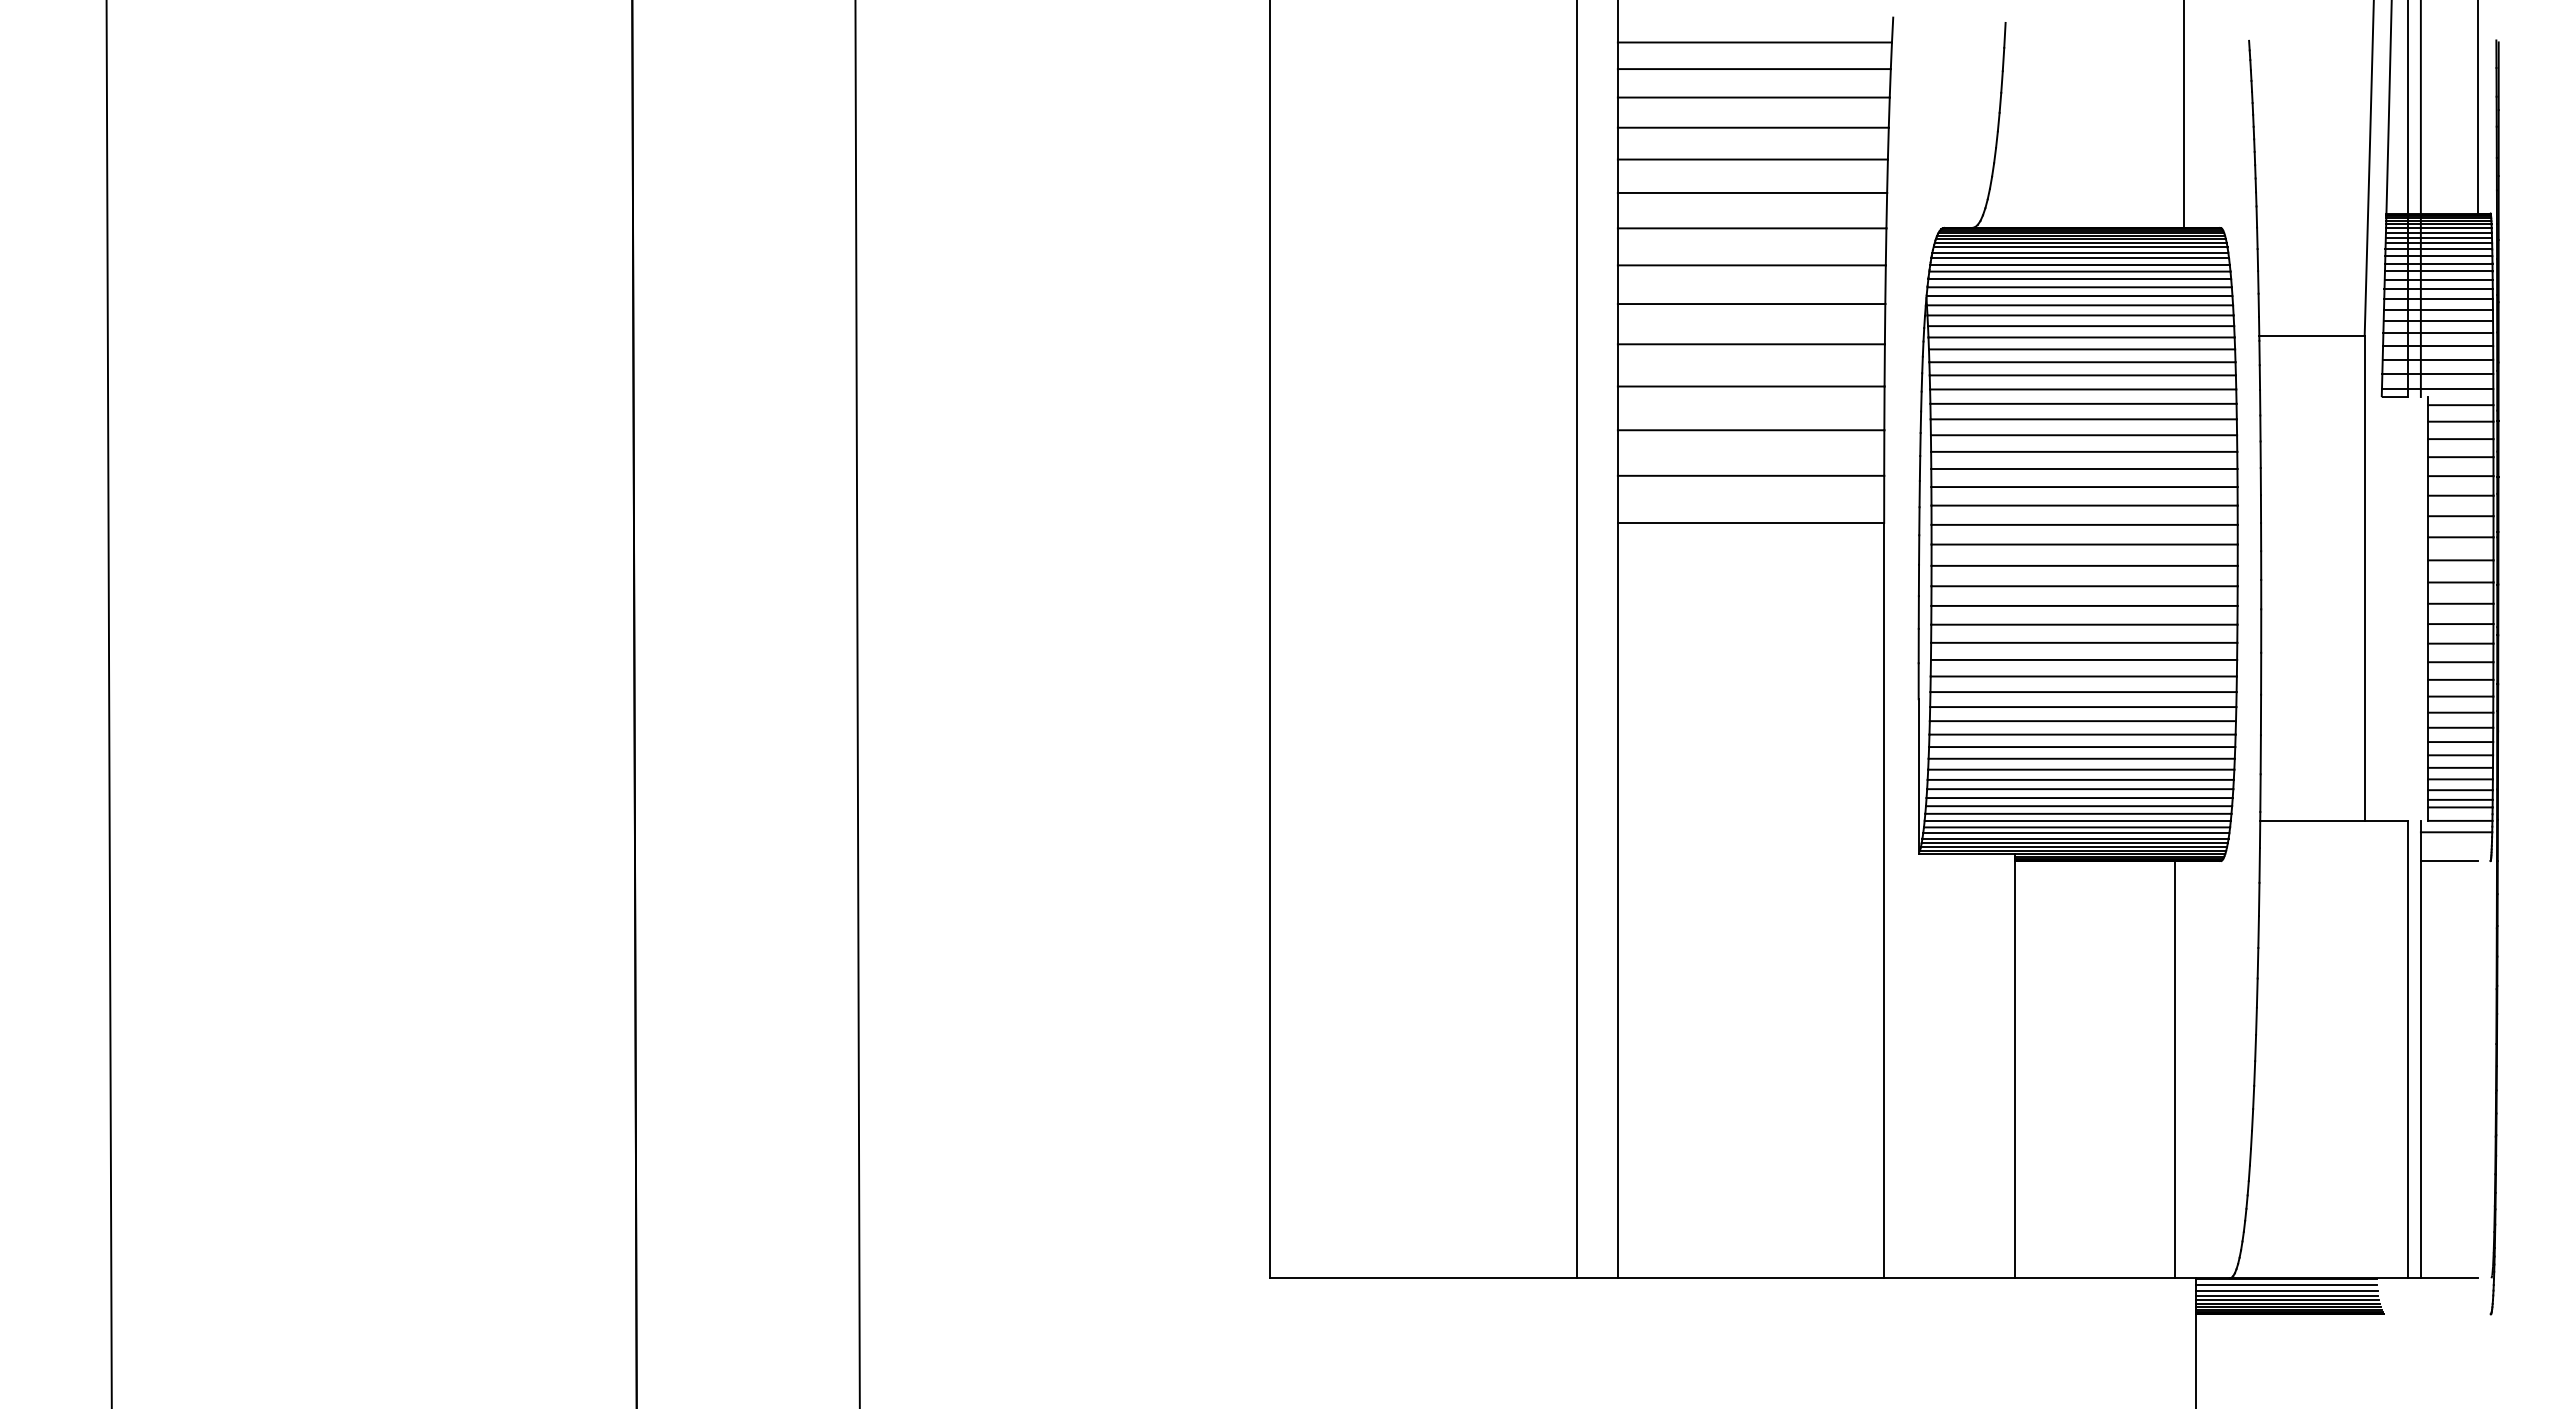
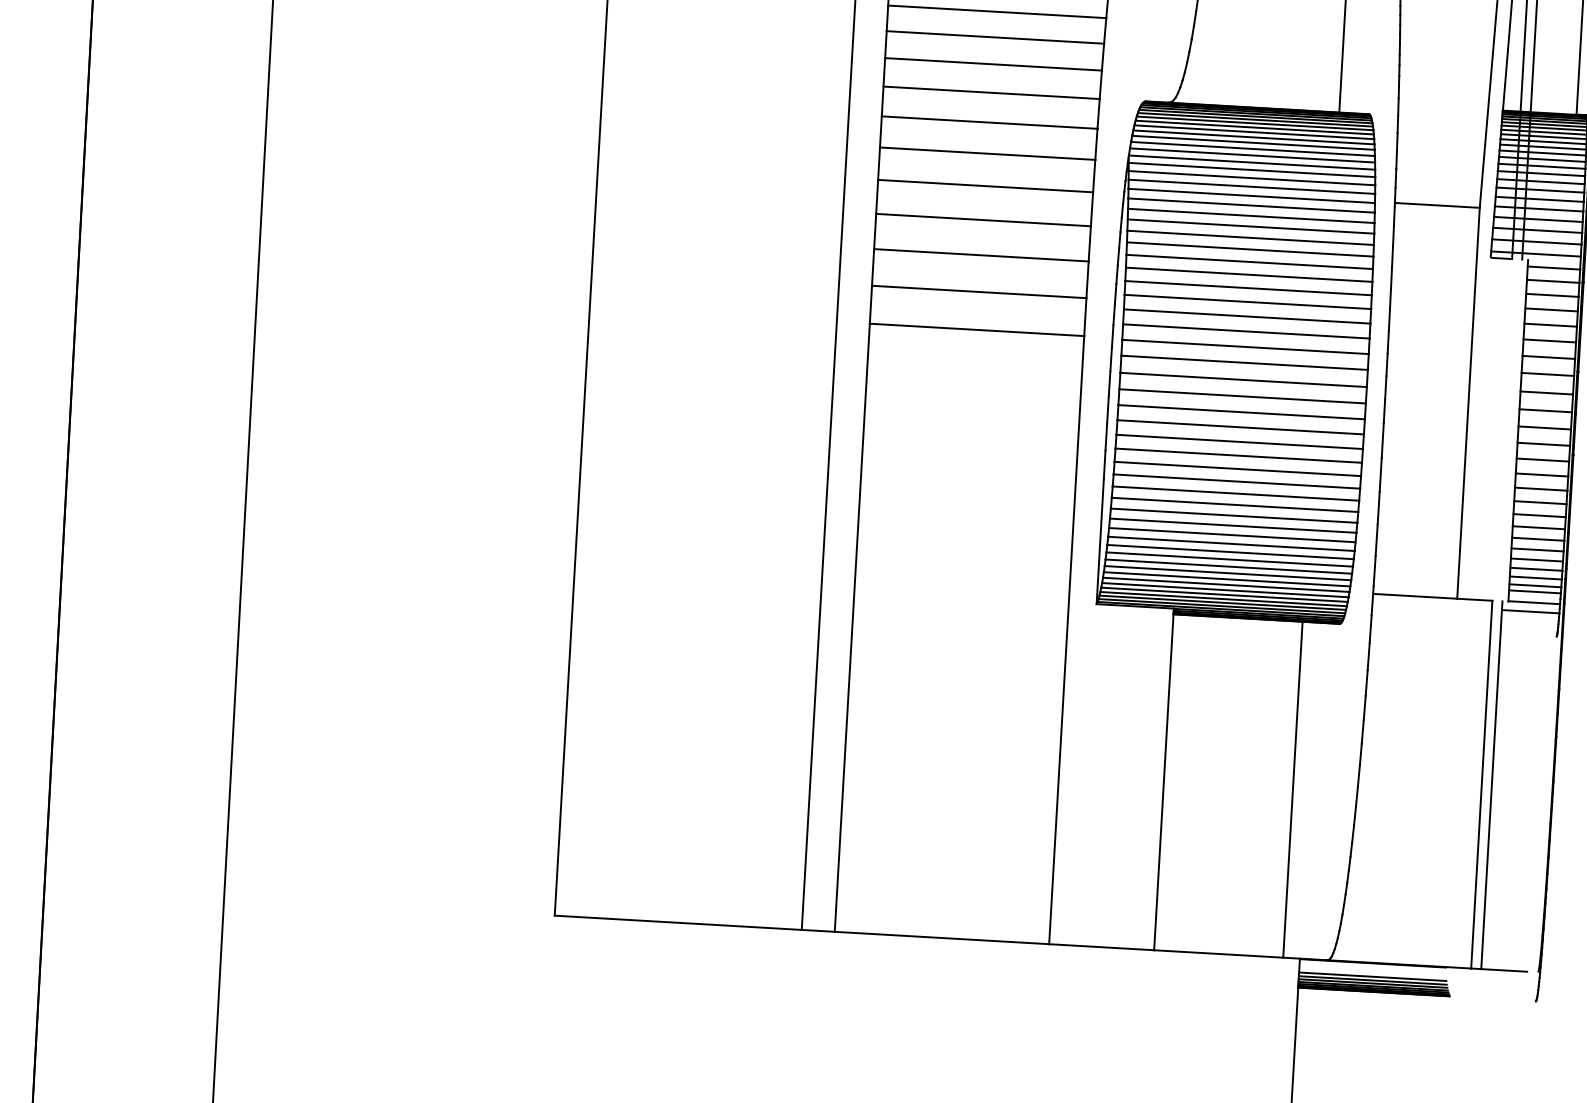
line: (2448, 861) -> (1522, 634), removed
line: (2286, 1285) -> (1372, 968), removed
line: (2286, 1290) -> (1372, 972), removed

